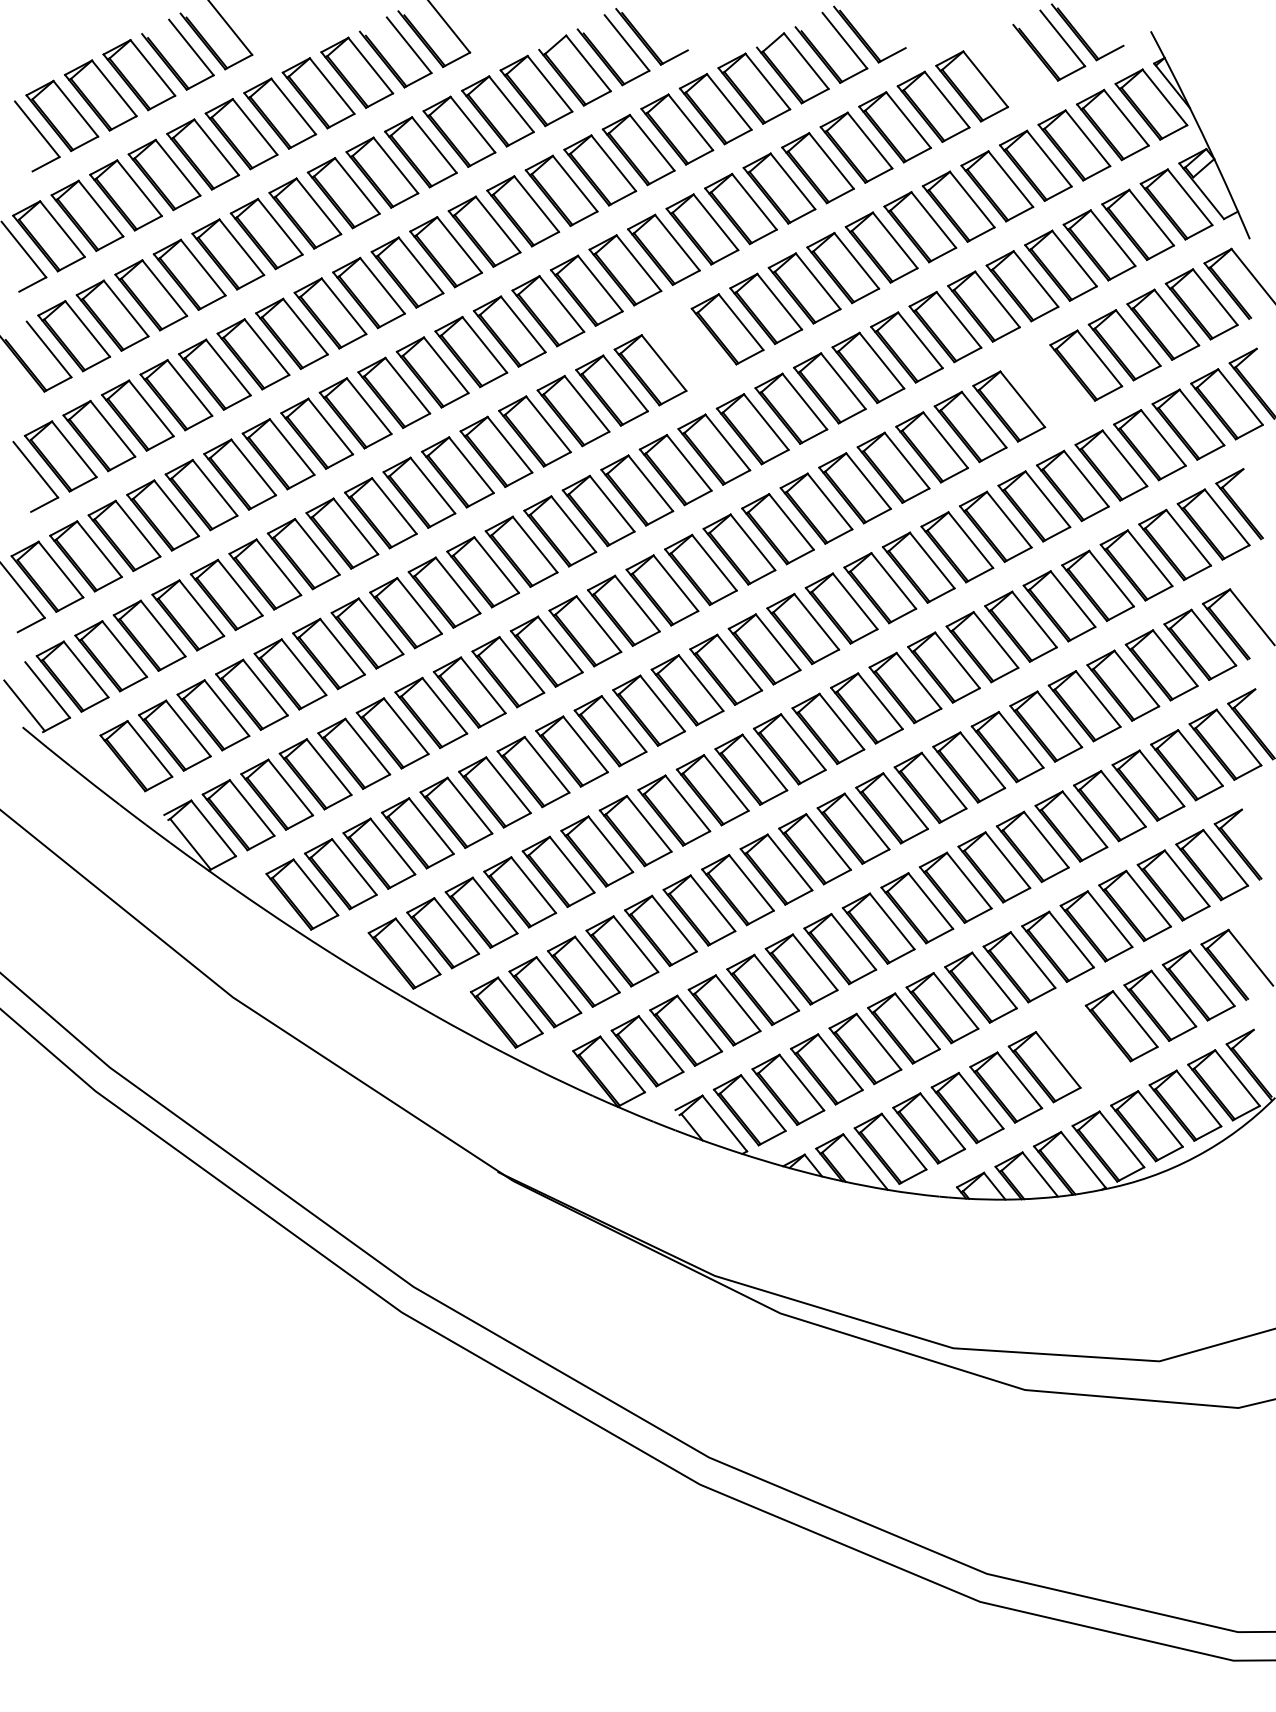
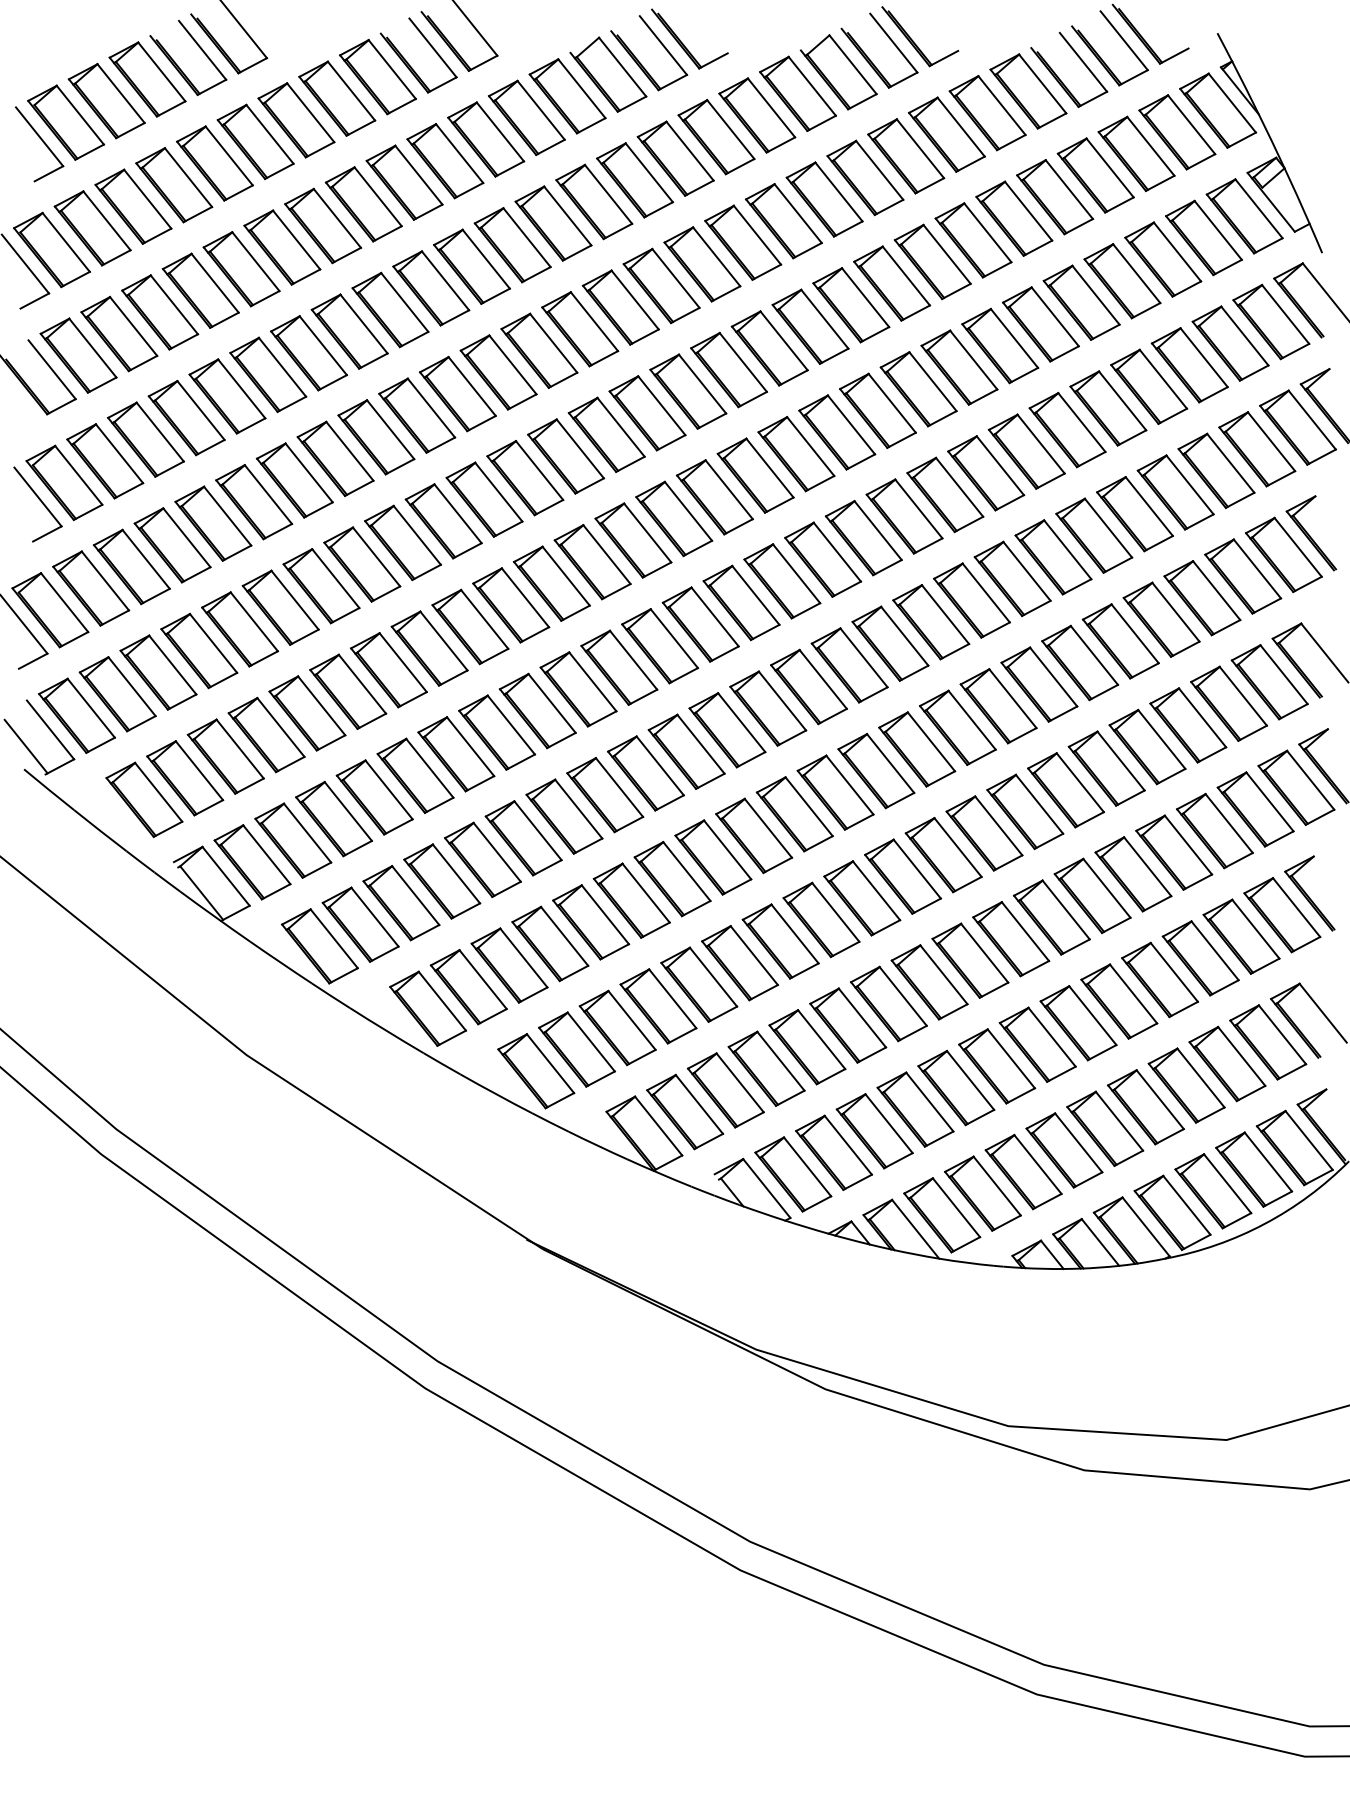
part: (1001, 73) -> (1059, 77), added
part: (688, 349) -> (728, 369), added
part: (1047, 386) -> (1108, 408), added
part: (1082, 1046) -> (1145, 1107), added

